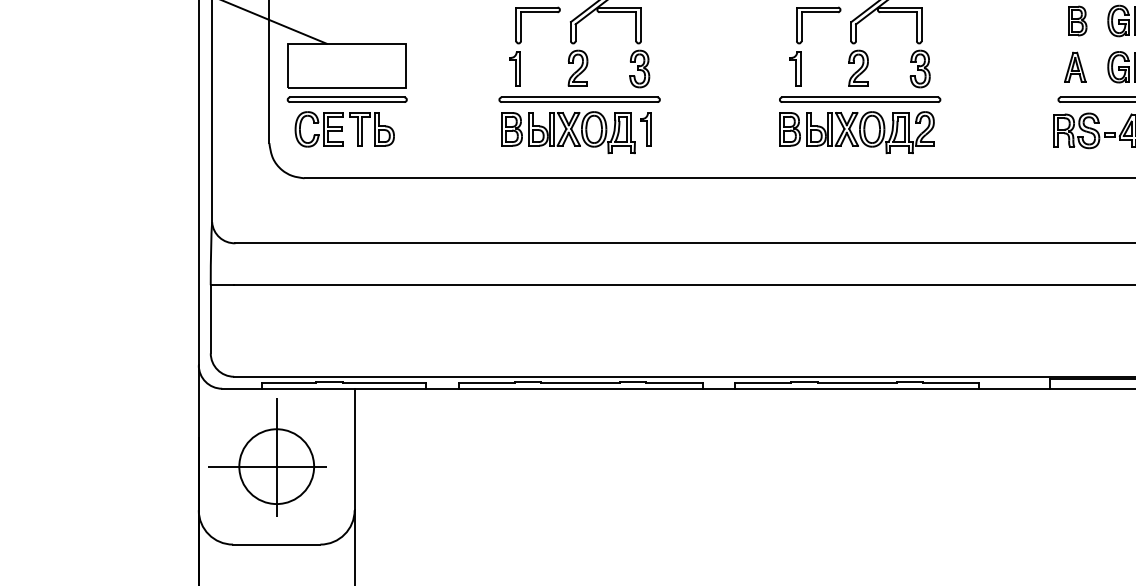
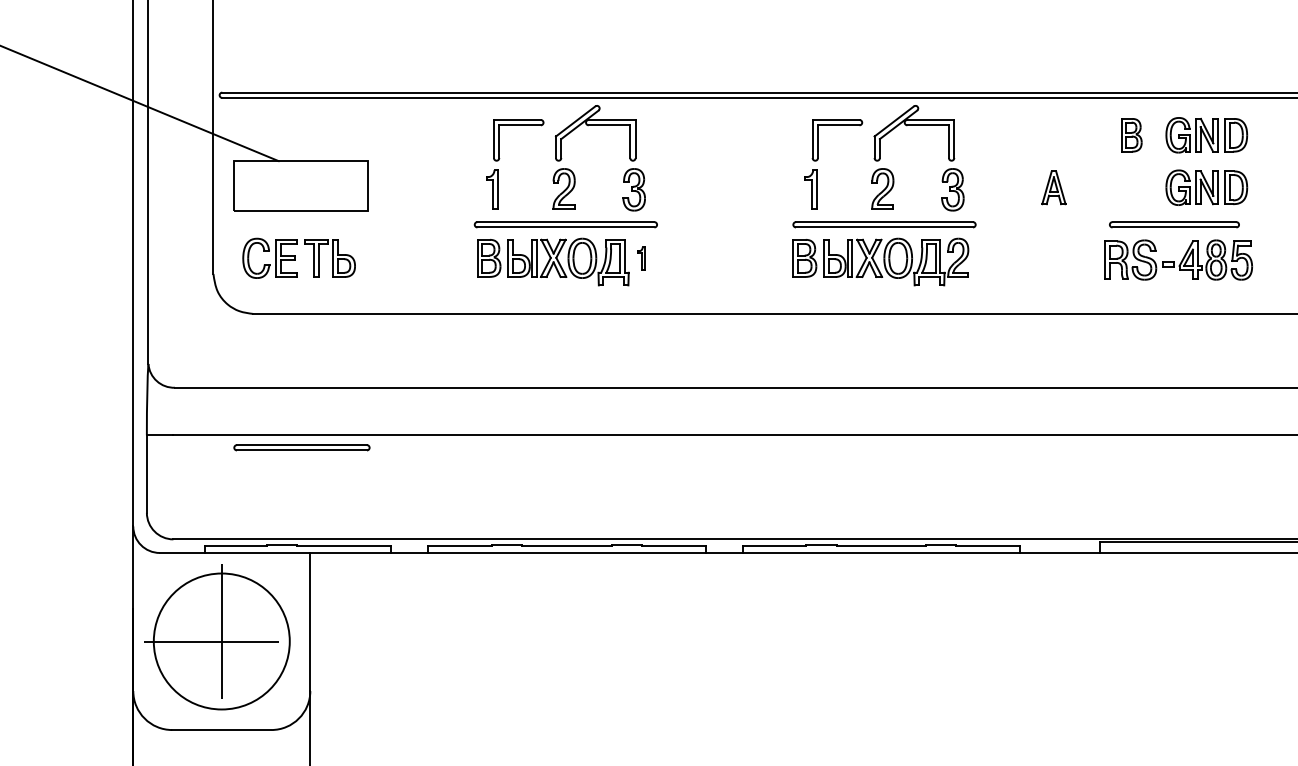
part: (1074, 67) -> (1053, 187), moved
part: (346, 99) -> (301, 447), moved
part: (646, 129) -> (641, 258), size x0.6
circle: (276, 466) -> (221, 641), size x1.6

